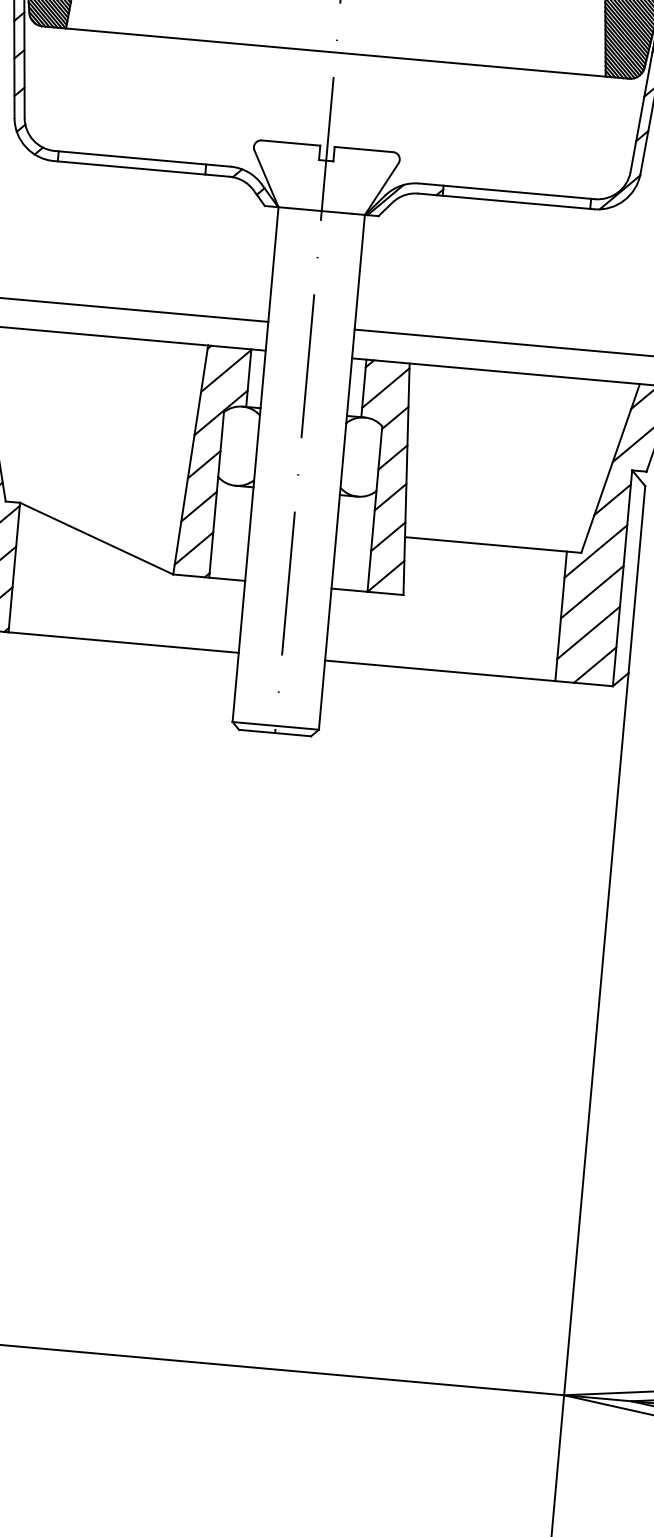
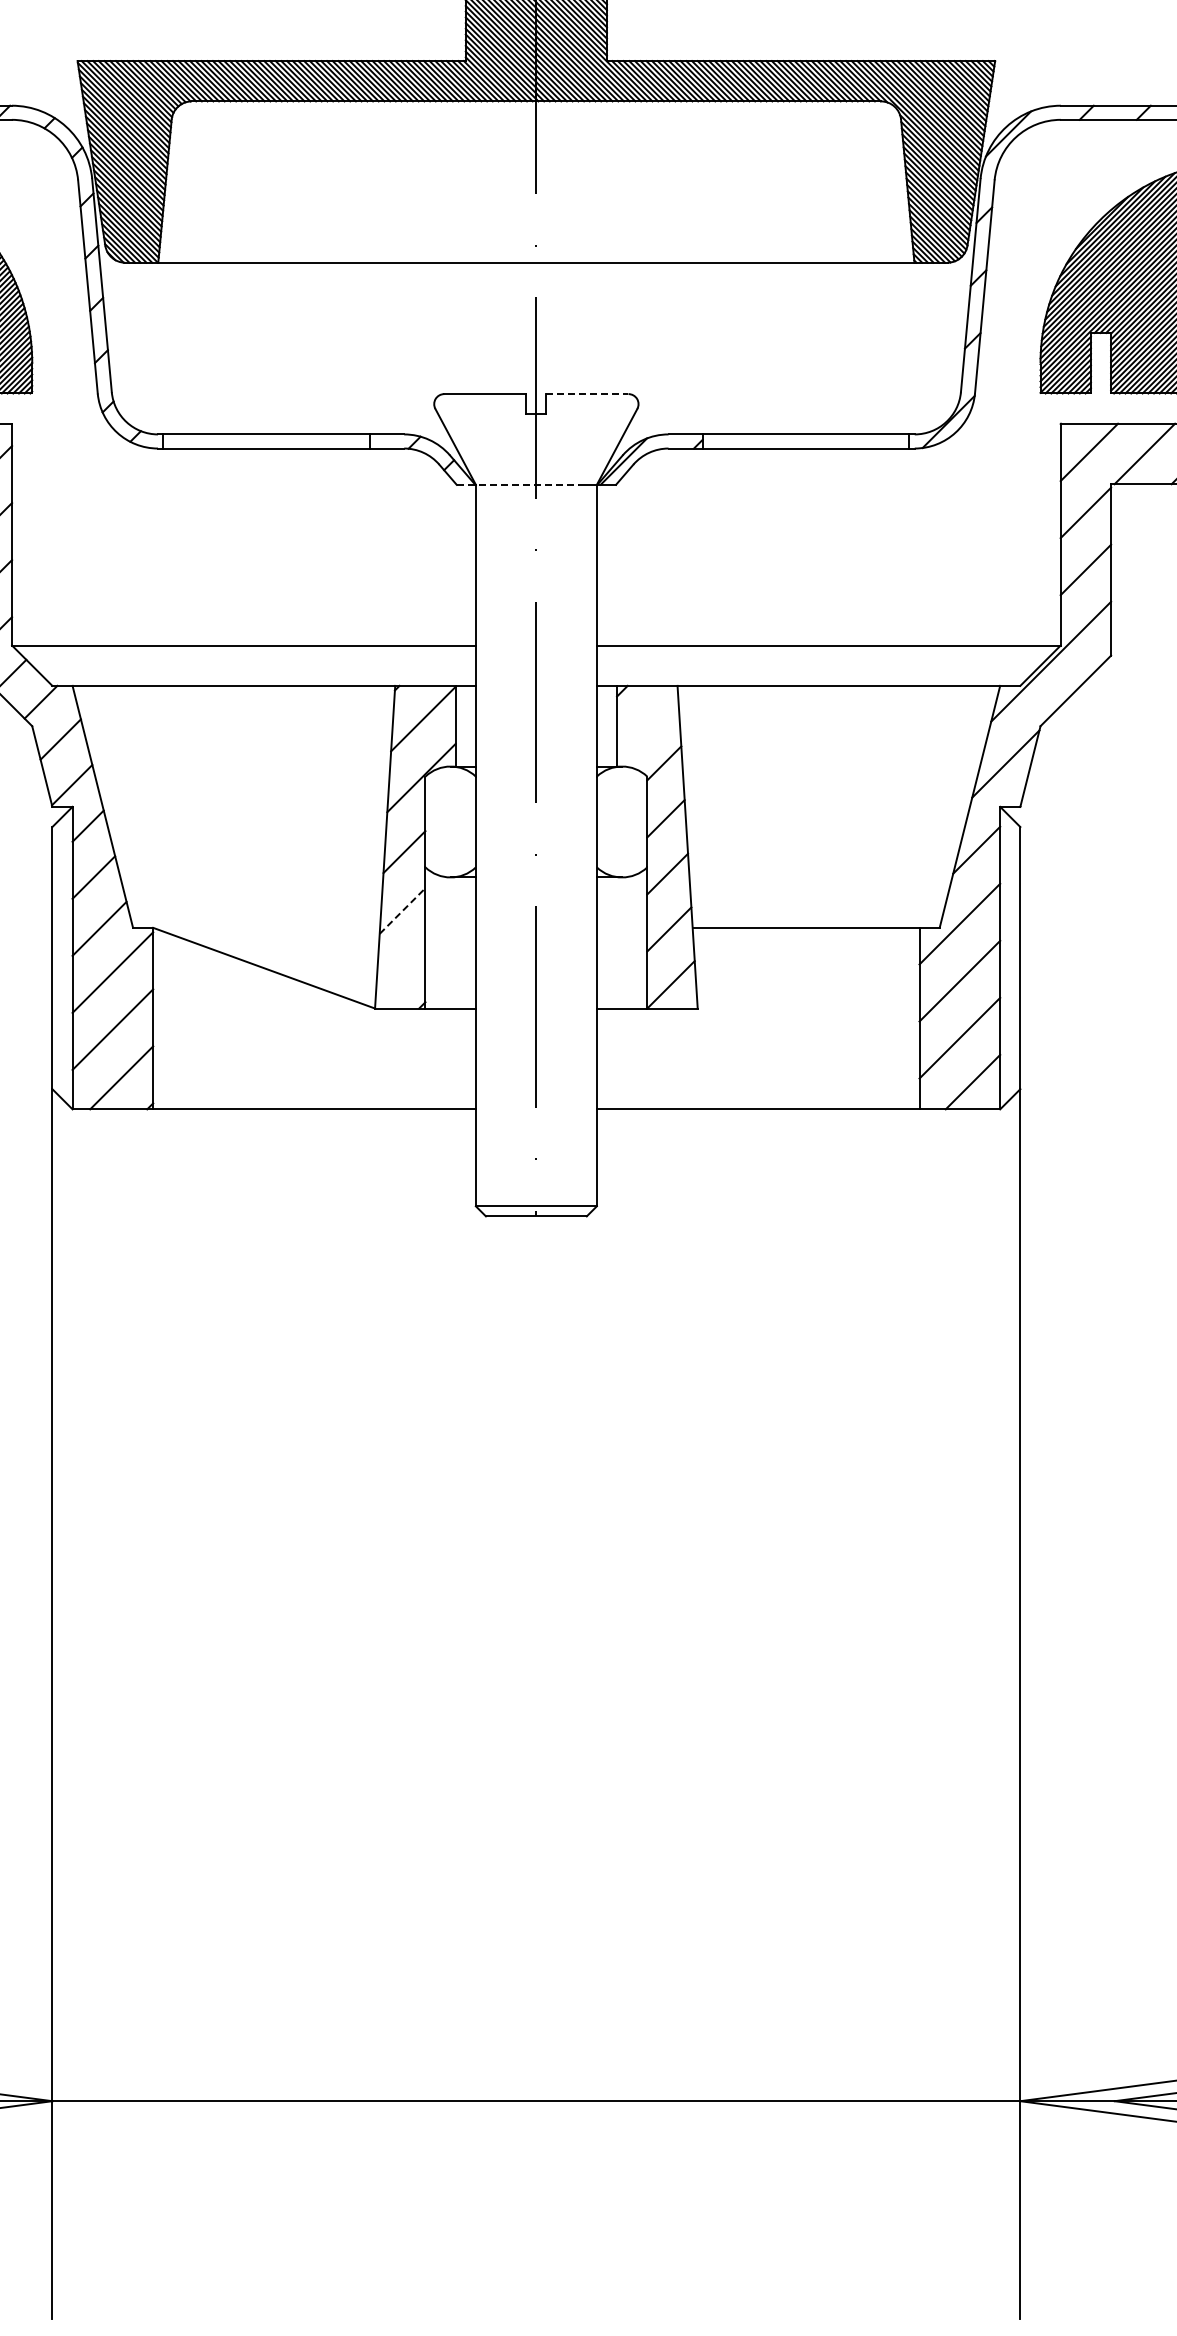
line: (363, 149) -> (587, 394), solid -> dashed
line: (308, 209) -> (518, 484), solid -> dashed
line: (385, 387) -> (647, 722), removed
line: (199, 506) -> (402, 910), solid -> dashed
line: (193, 548) -> (400, 969), removed

